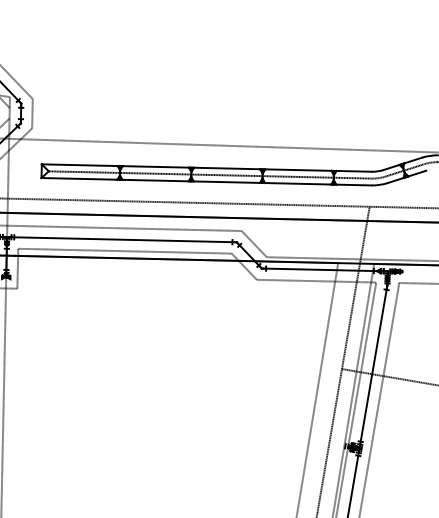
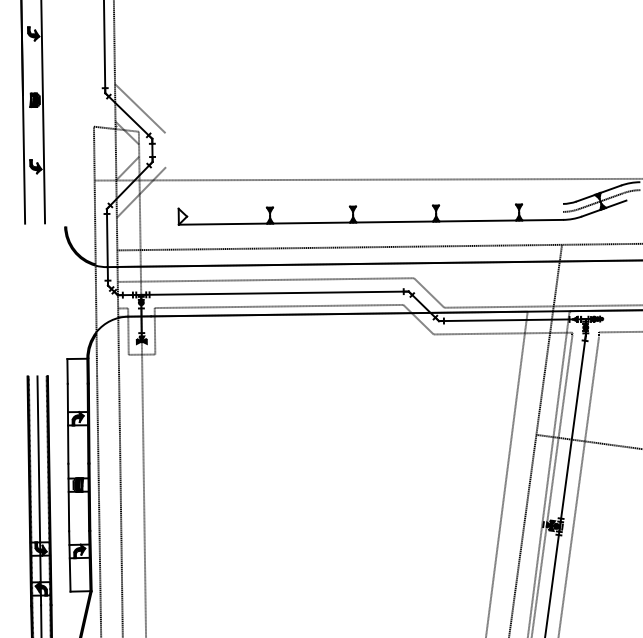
line: (32, 113) -> (165, 150), removed
line: (206, 167) -> (370, 205), removed
line: (210, 174) -> (375, 213), removed

